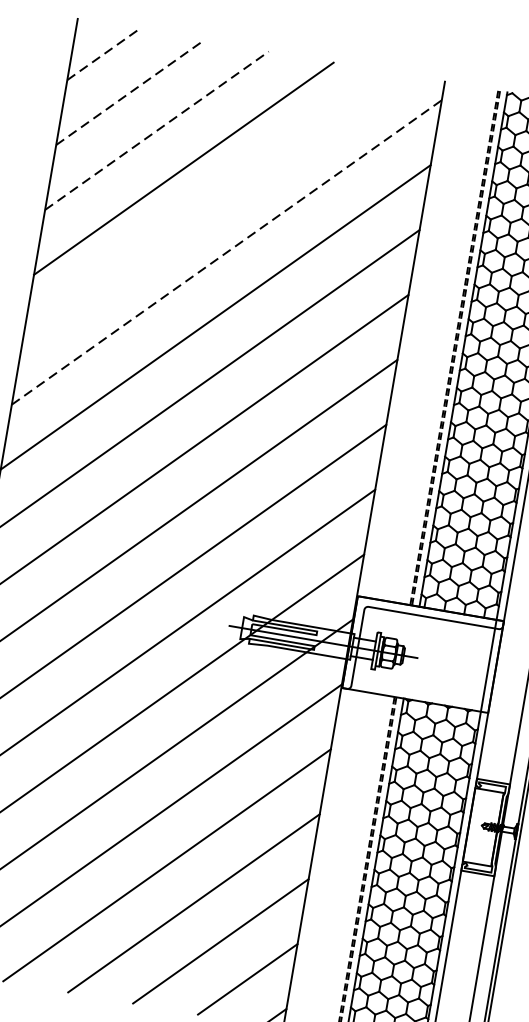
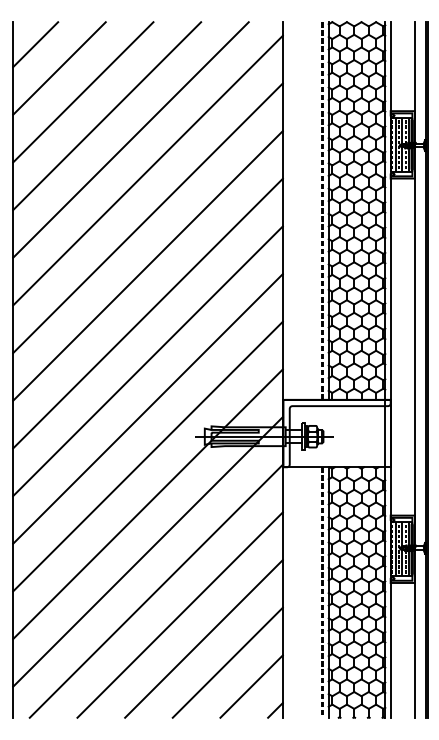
line: (102, 54) -> (35, 44), dashed -> solid
line: (129, 92) -> (59, 68), dashed -> solid
line: (157, 129) -> (83, 91), dashed -> solid
line: (210, 206) -> (130, 139), added
line: (227, 252) -> (148, 170), dashed -> solid
hatch: (482, 827) -> (400, 549), added

